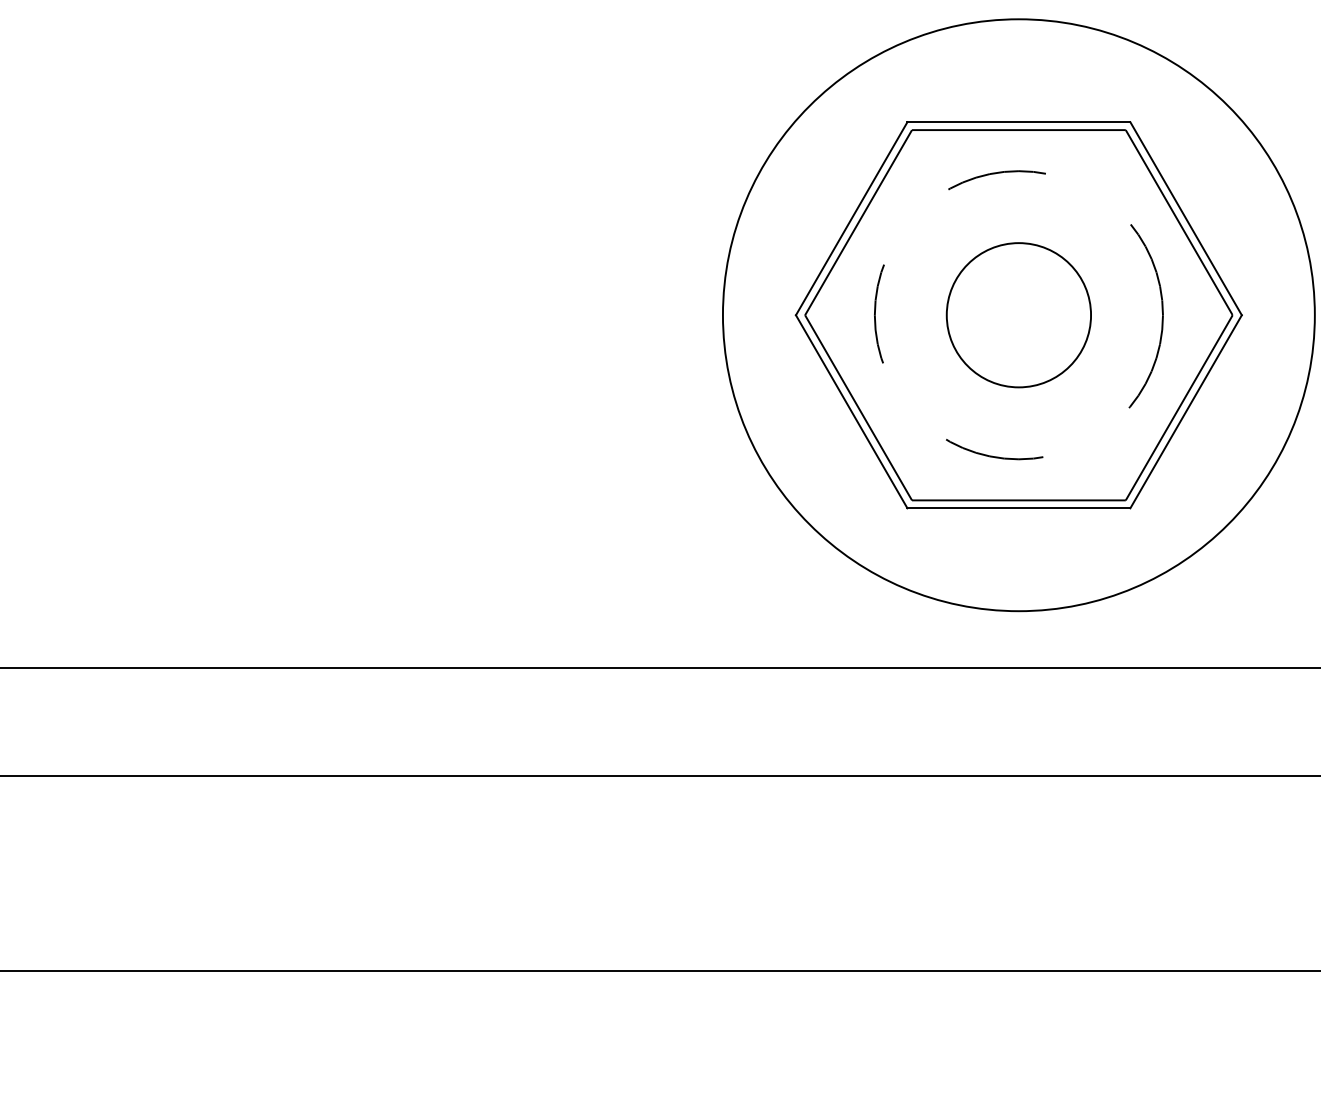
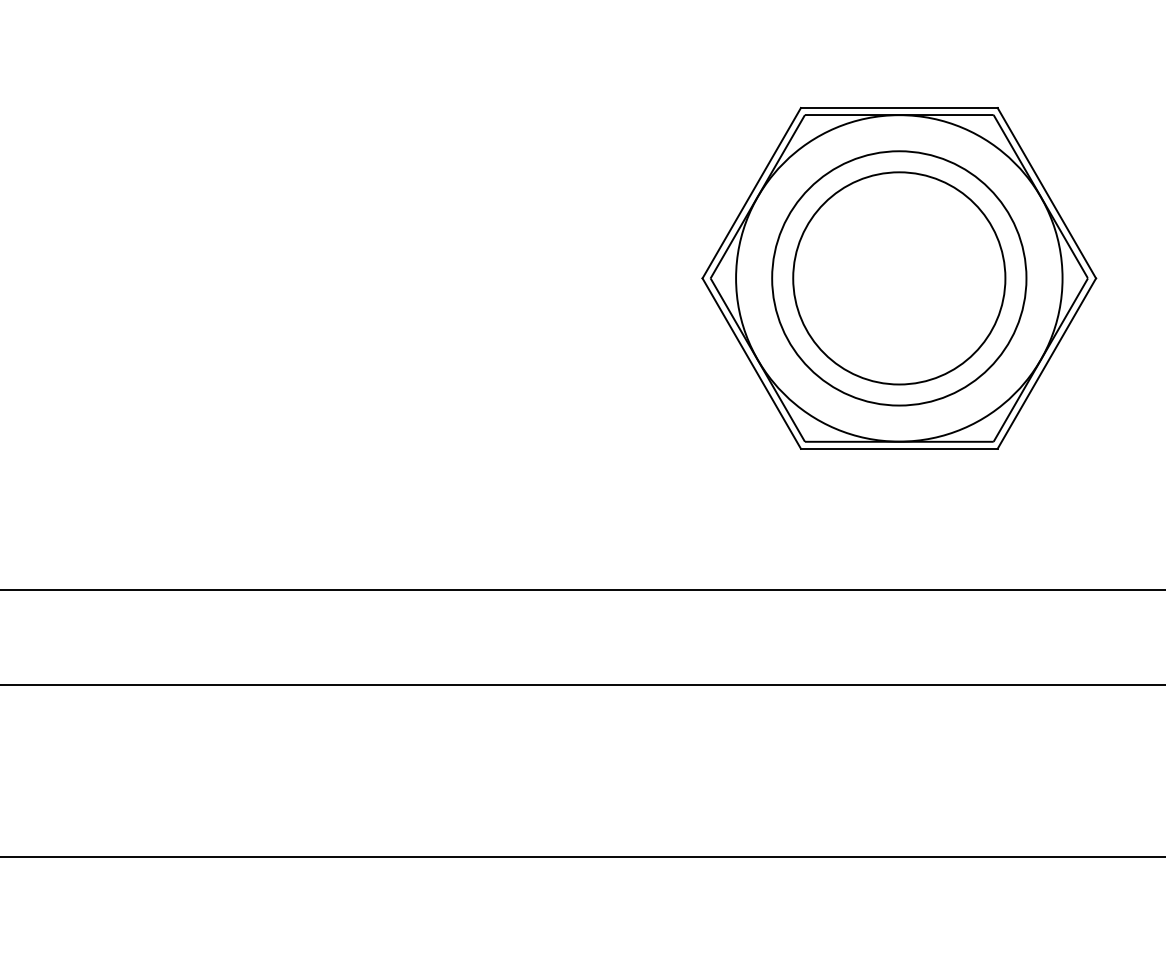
circle: (1019, 315) -> (899, 278), dashed -> solid
circle: (1019, 315) -> (899, 278), size x0.62
circle: (1019, 315) -> (899, 278), size x1.67

